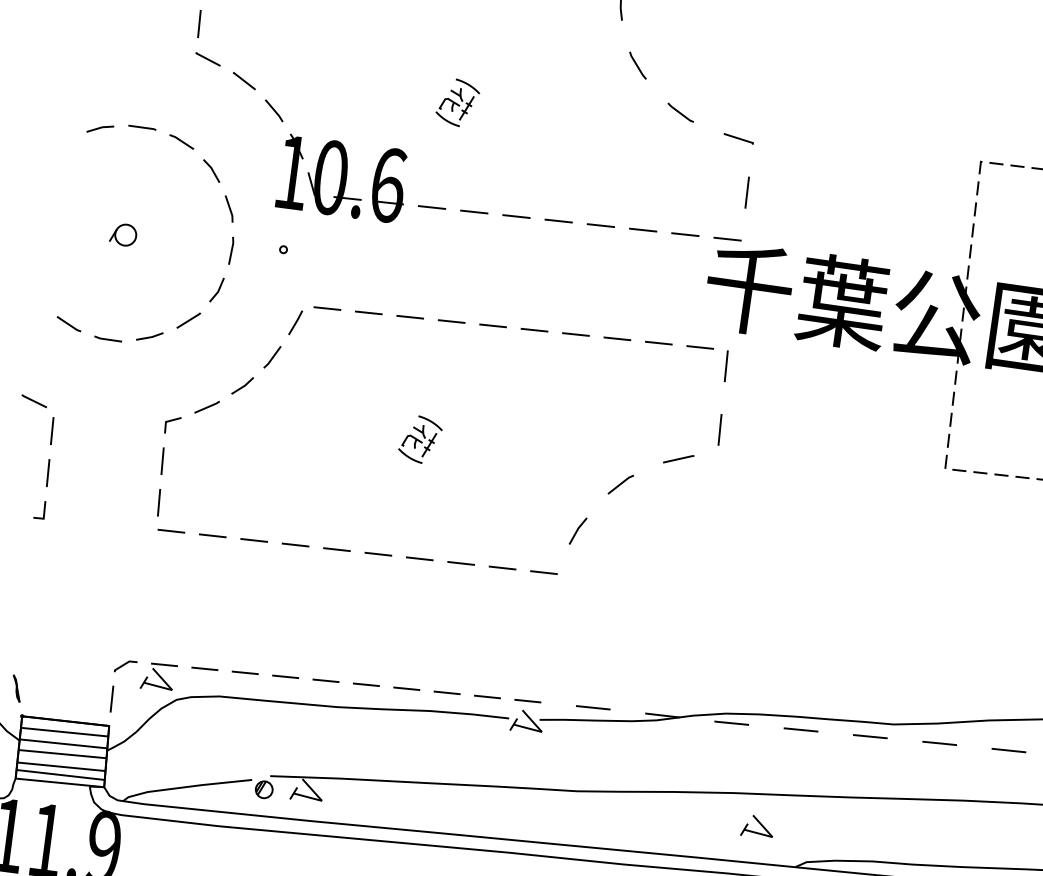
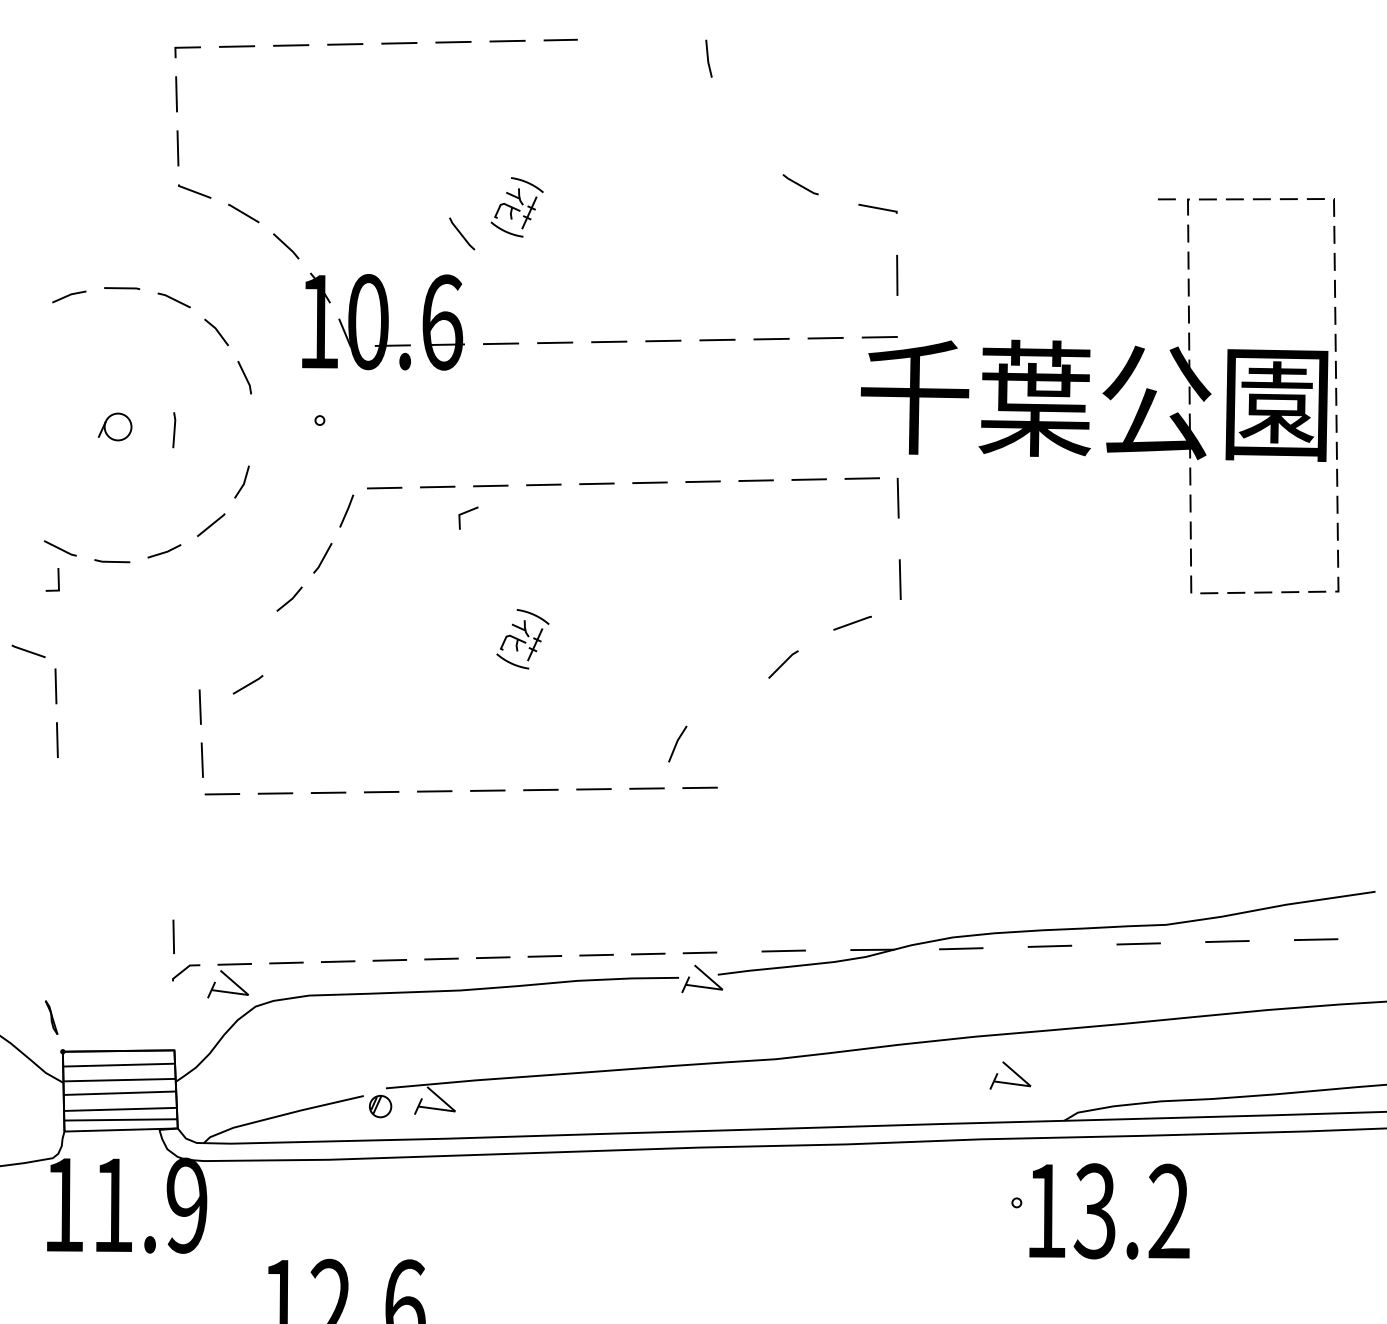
line: (637, 65) -> (461, 233), moved
line: (964, 159) -> (1166, 199), added
line: (231, 251) -> (174, 430), moved
line: (206, 406) -> (247, 684), moved
line: (173, 420) -> (468, 512), moved
line: (43, 510) -> (57, 579), moved
line: (577, 530) -> (677, 743), moved
line: (111, 698) -> (173, 936), moved

